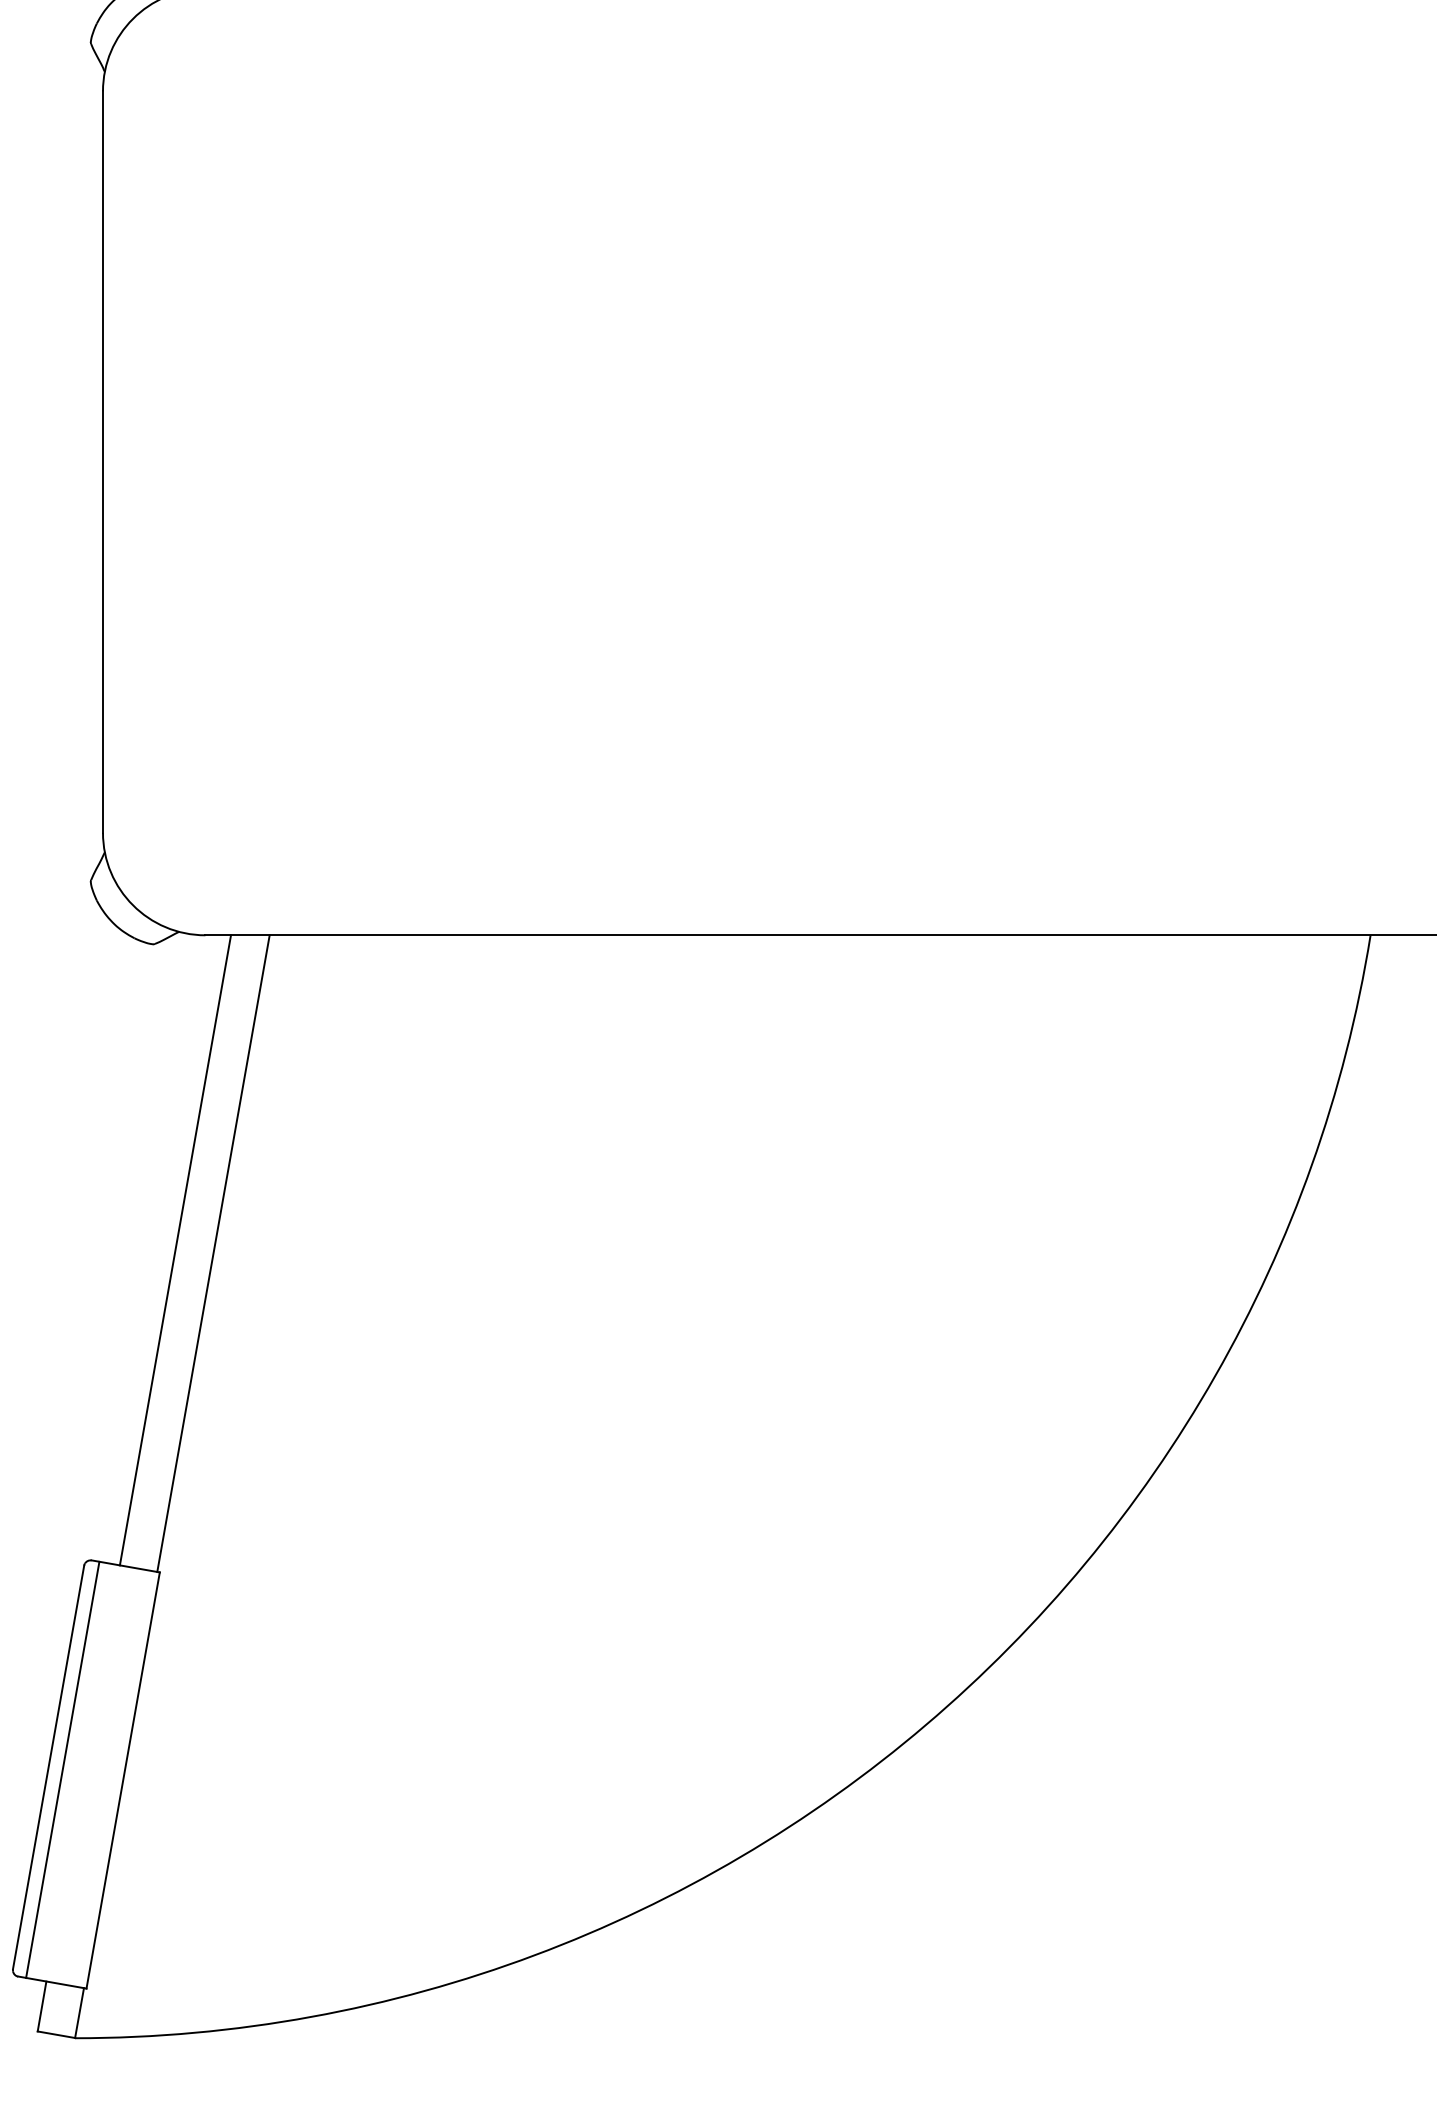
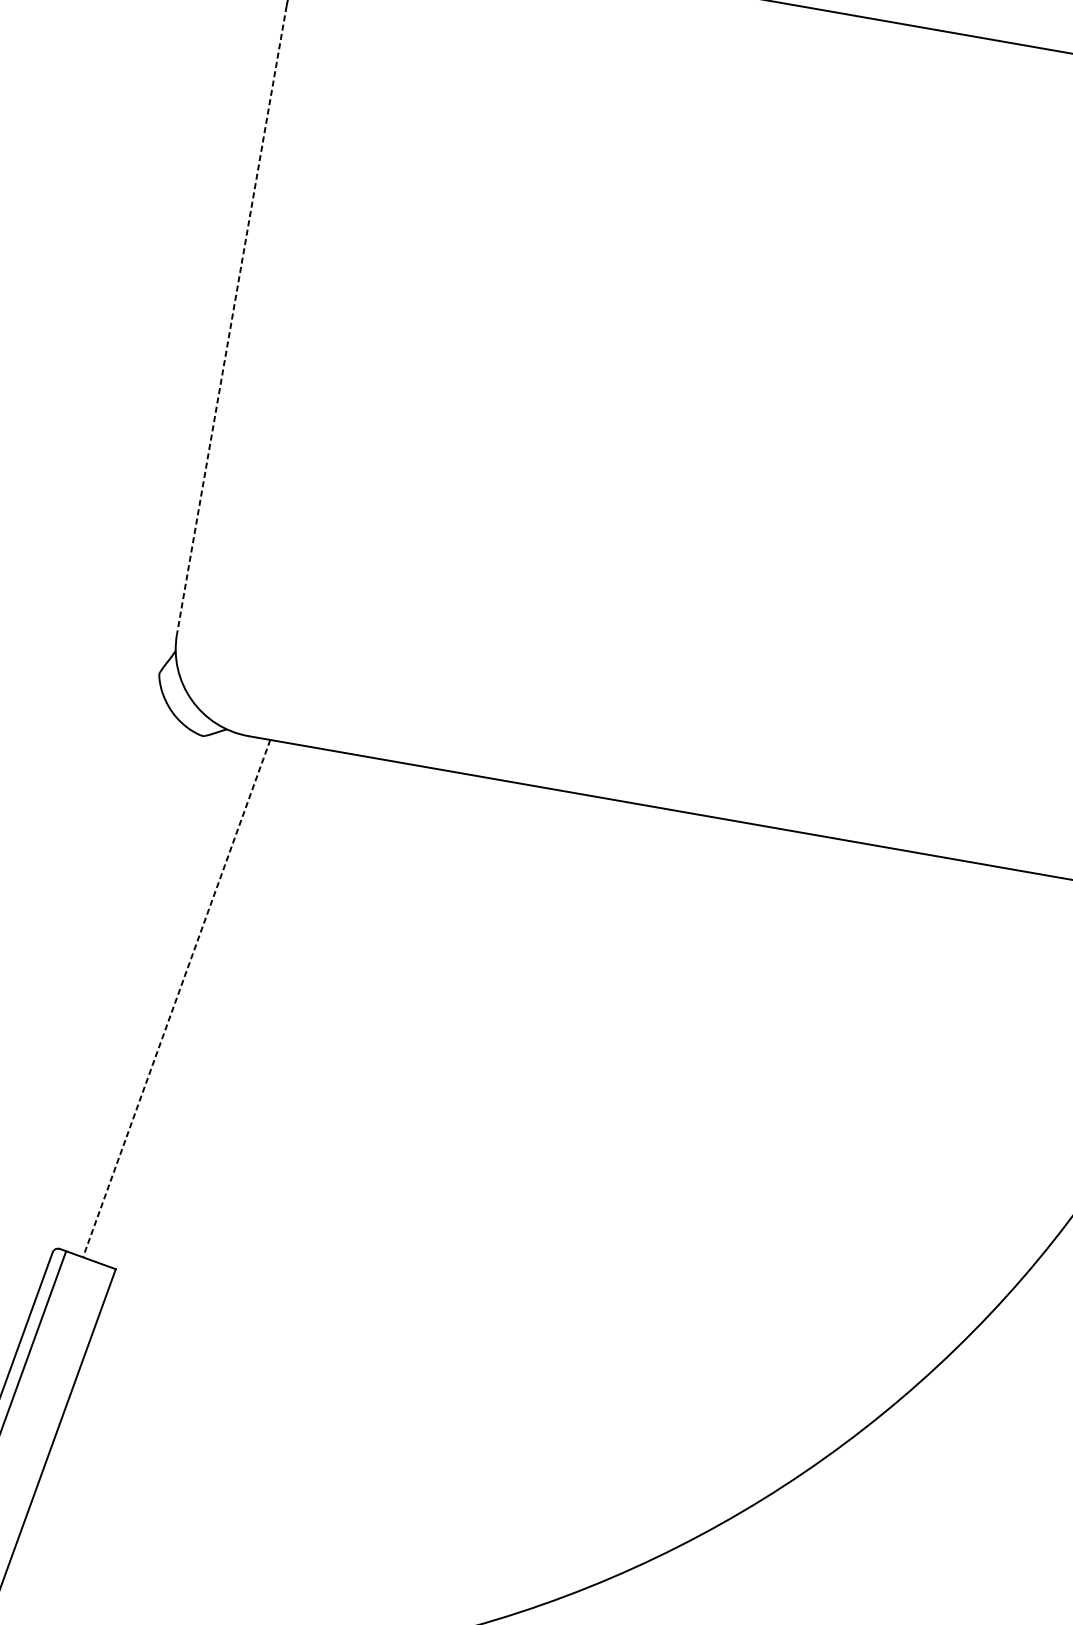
line: (103, 462) -> (232, 320), solid -> dashed
line: (175, 1250) -> (176, 998), solid -> dashed
line: (213, 1253) -> (208, 1006), removed

